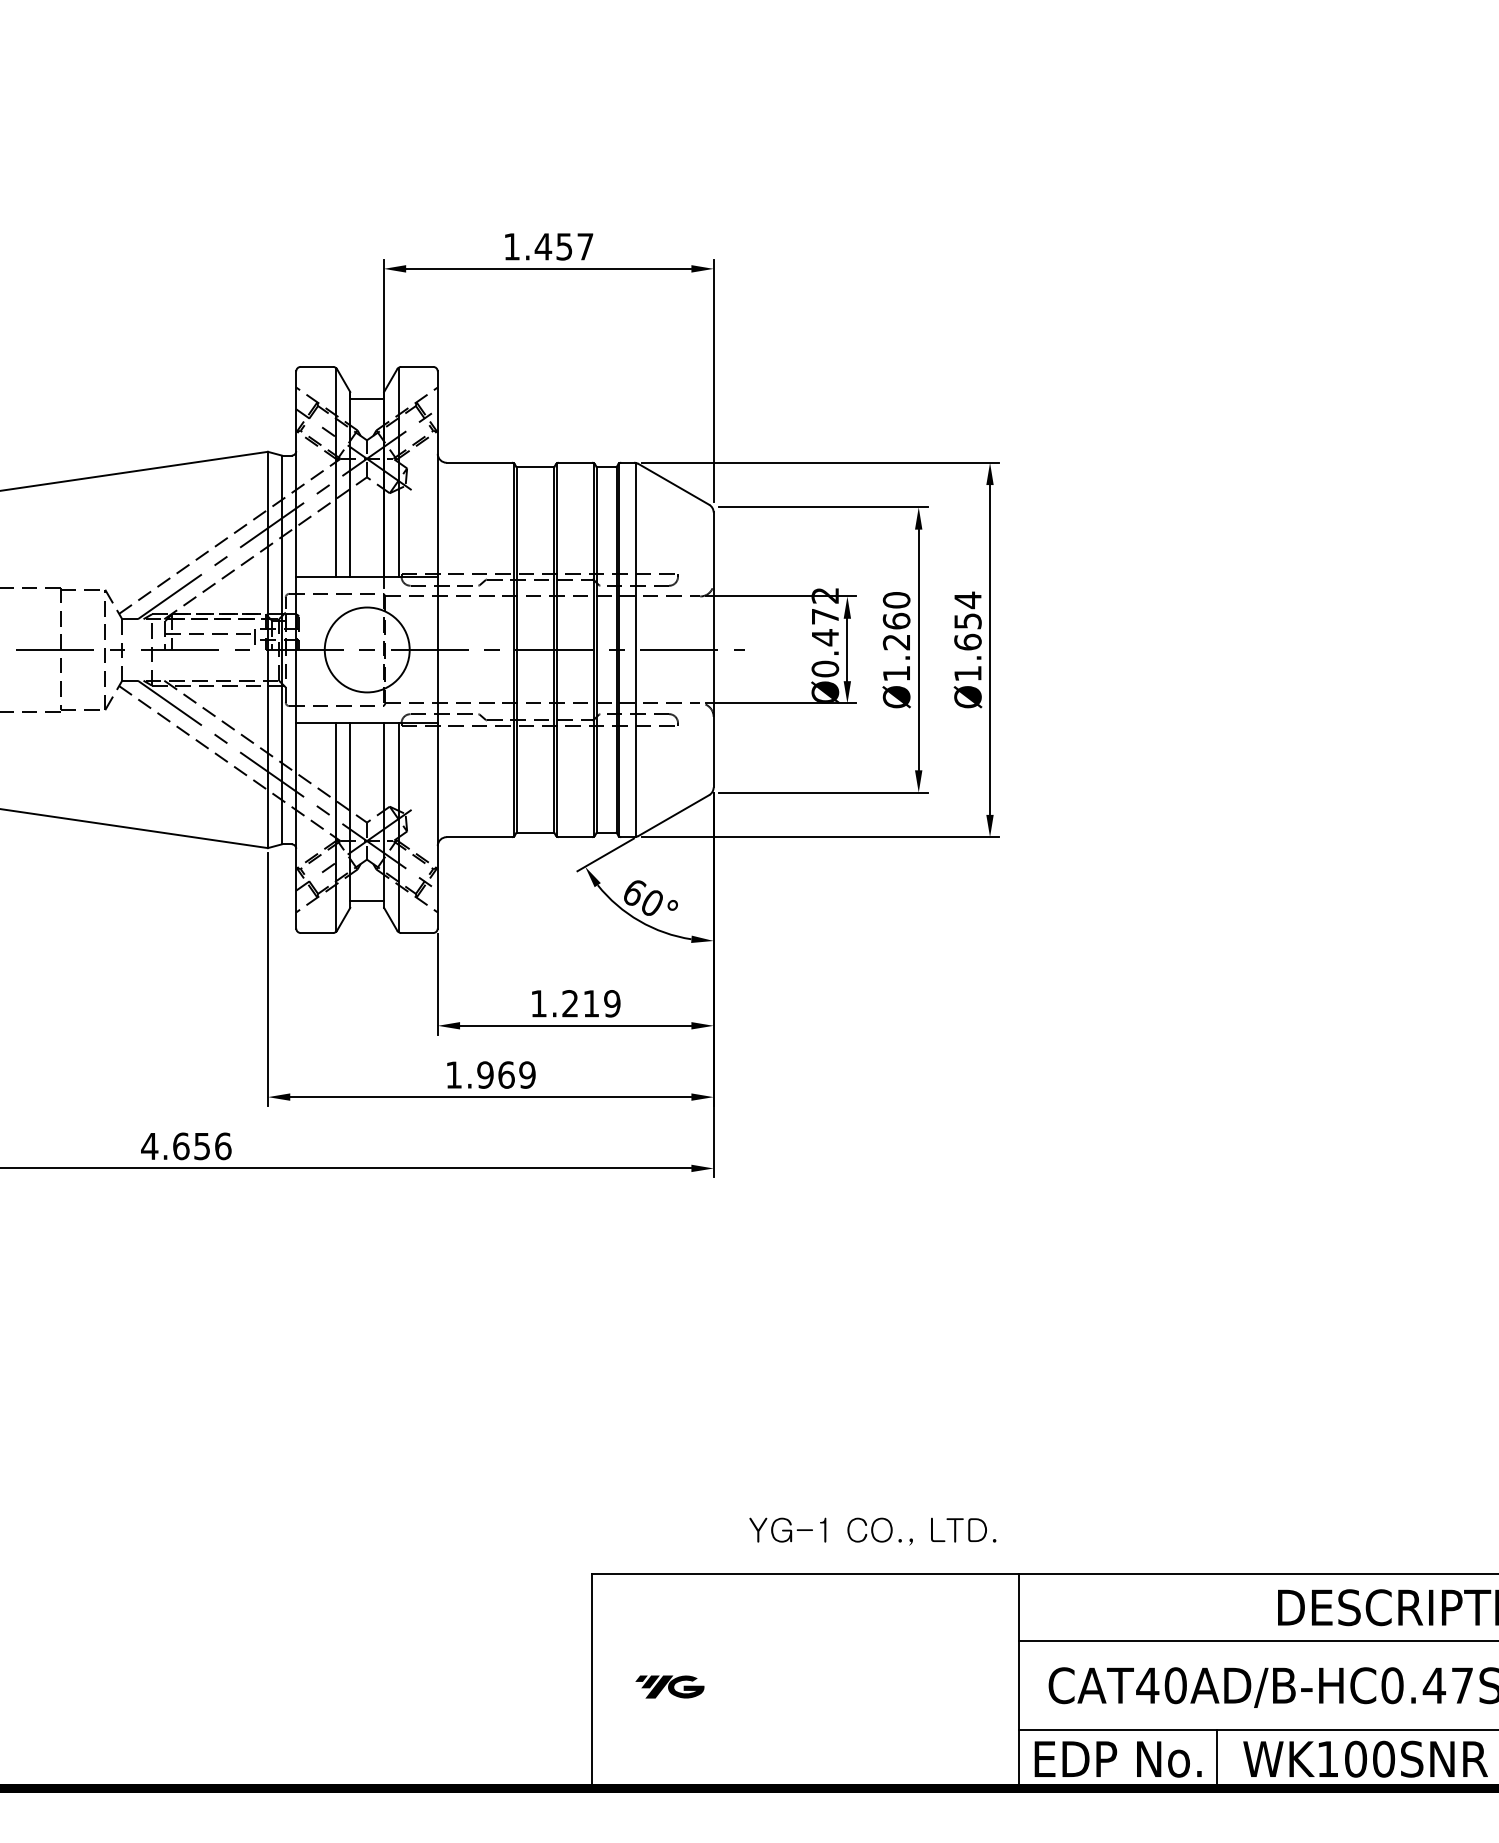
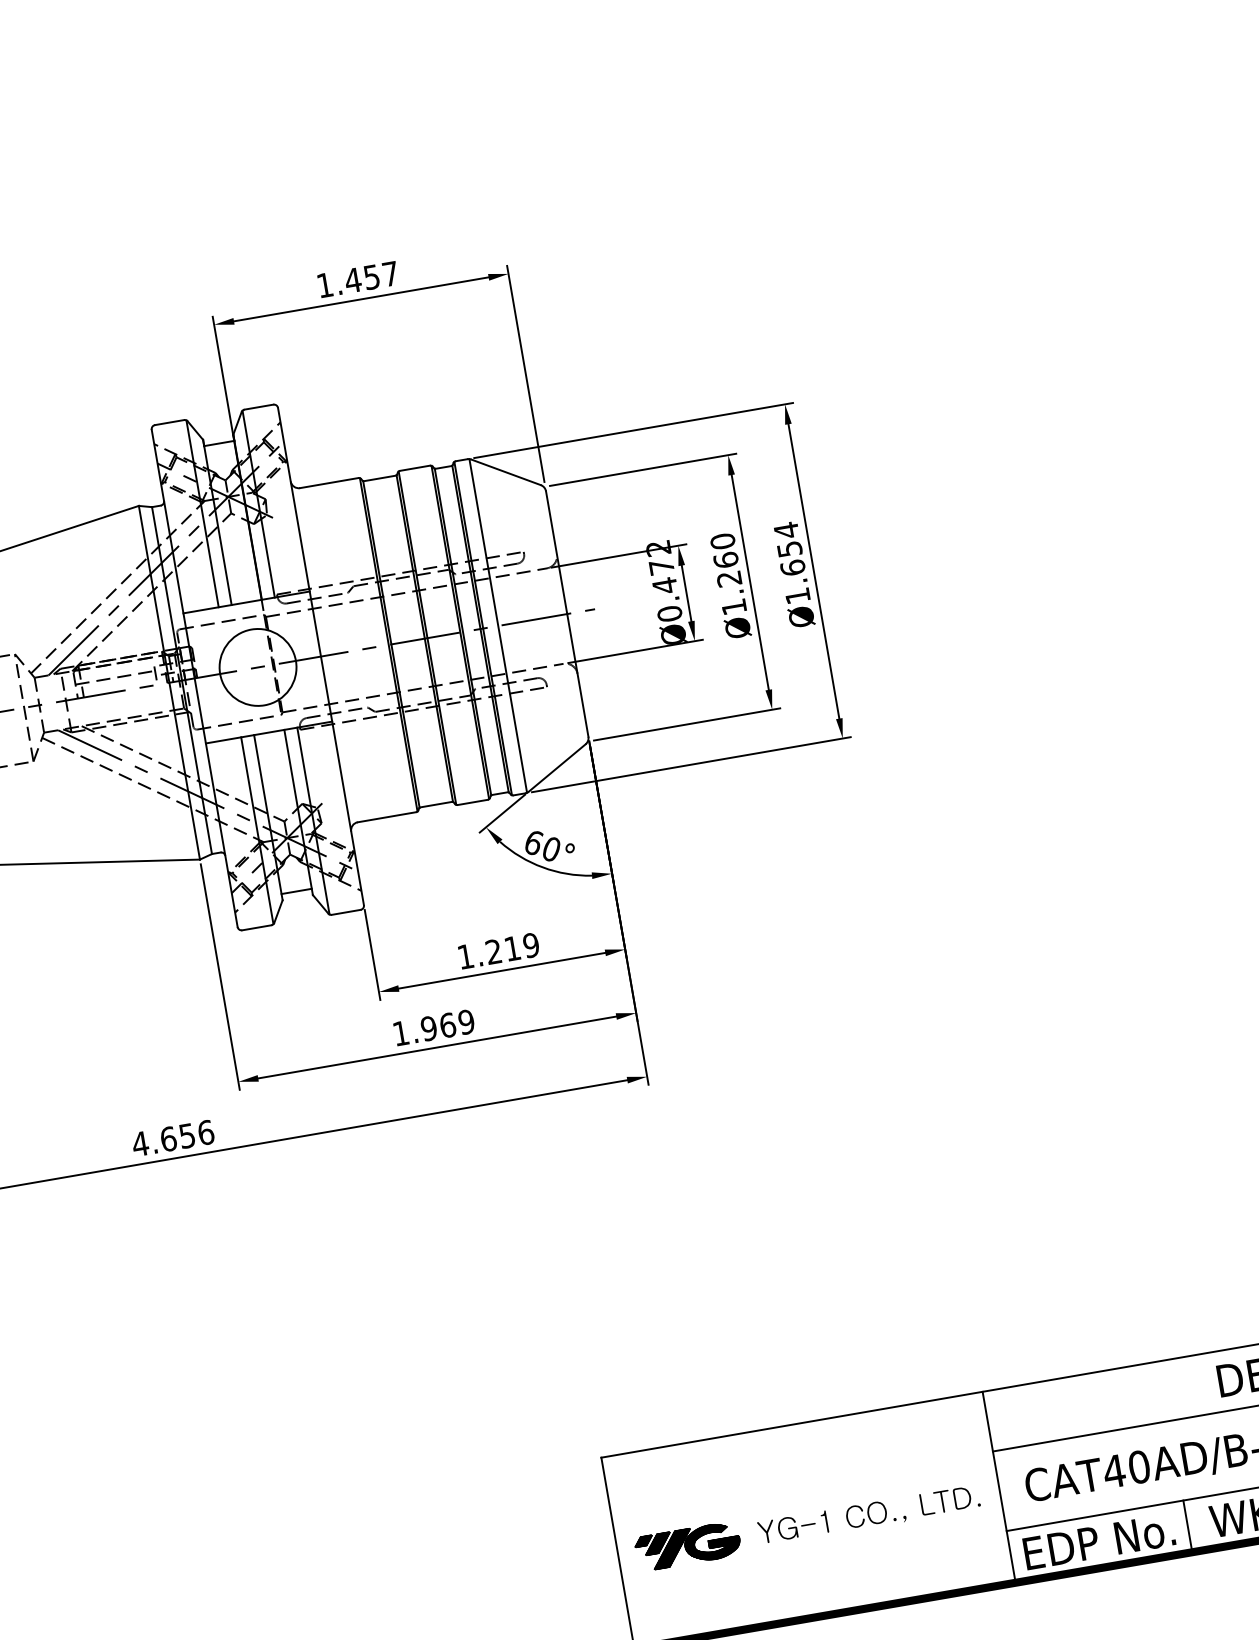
text: (872, 1531) -> (868, 1515), moved
part: (669, 1686) -> (687, 1545), size x1.67

